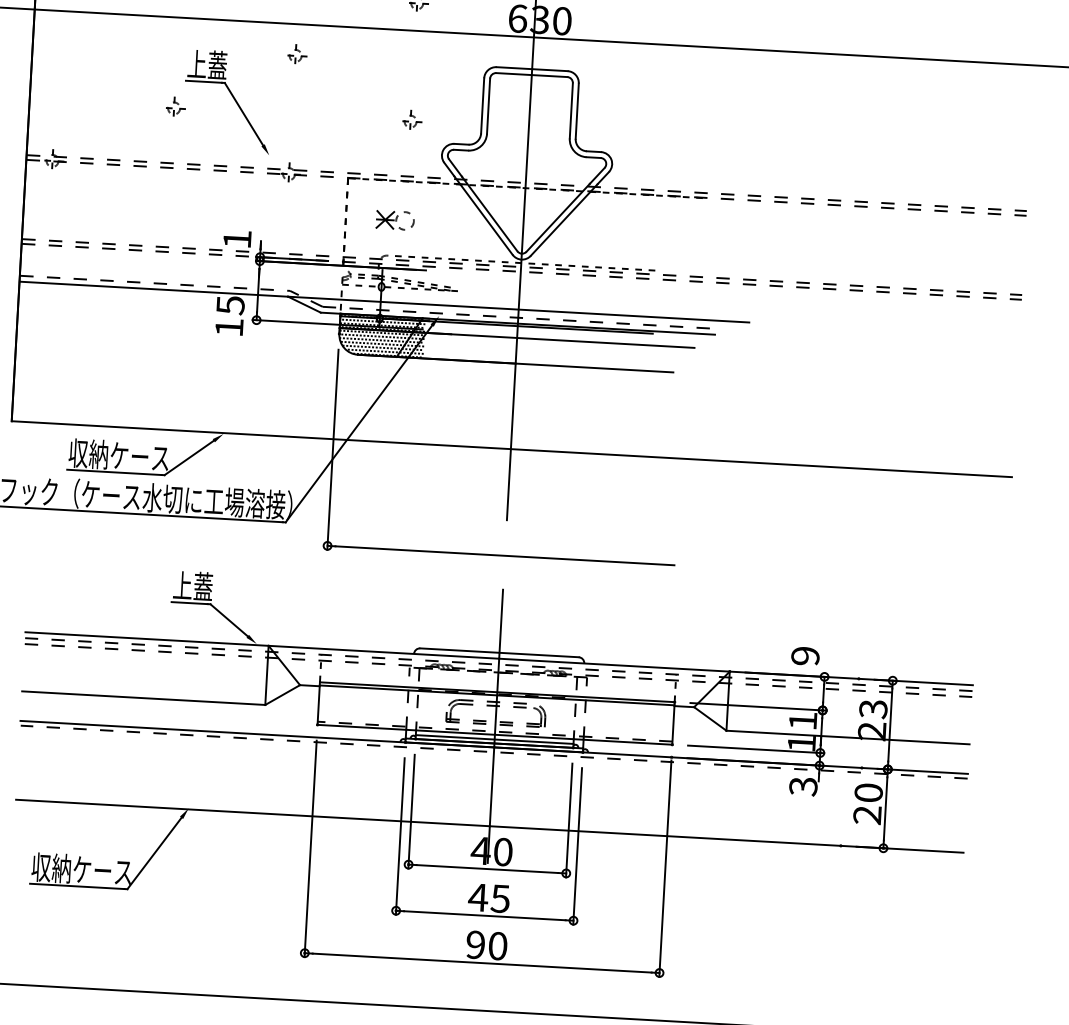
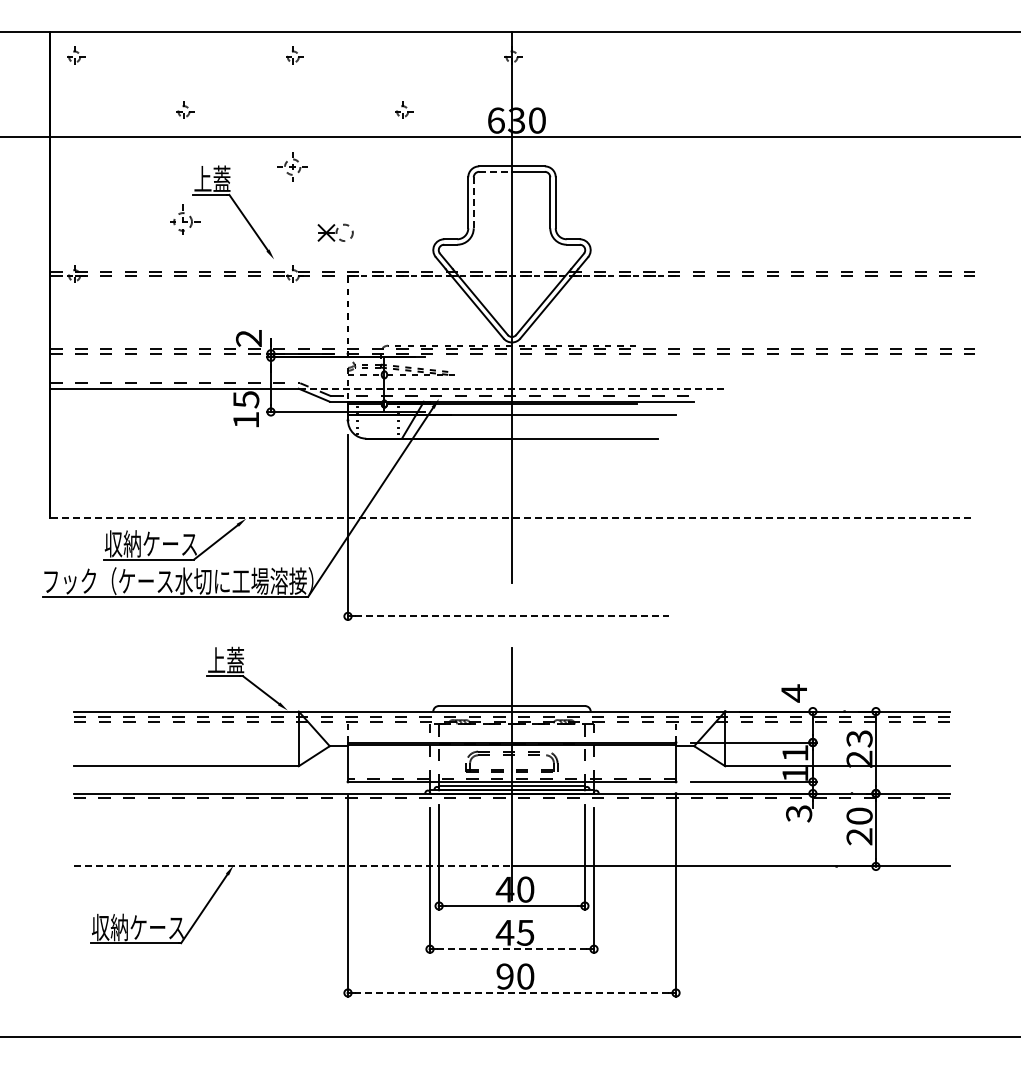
part: (297, 53) -> (294, 164), size x1.4
line: (515, 73) -> (496, 171), solid -> dashed
line: (488, 105) -> (473, 202), solid -> dashed
part: (175, 106) -> (185, 219), size x1.6
part: (412, 120) -> (404, 219), removed
part: (395, 220) -> (335, 232), moved
text: (236, 239) -> (248, 338), 1 -> 2
line: (519, 309) -> (512, 388), solid -> dashed
line: (512, 448) -> (513, 517), solid -> dashed
line: (505, 555) -> (512, 616), solid -> dashed
text: (805, 656) -> (794, 693), 9 -> 4
line: (253, 813) -> (293, 866), solid -> dashed
line: (485, 916) -> (512, 949), solid -> dashed
line: (482, 963) -> (512, 993), solid -> dashed

